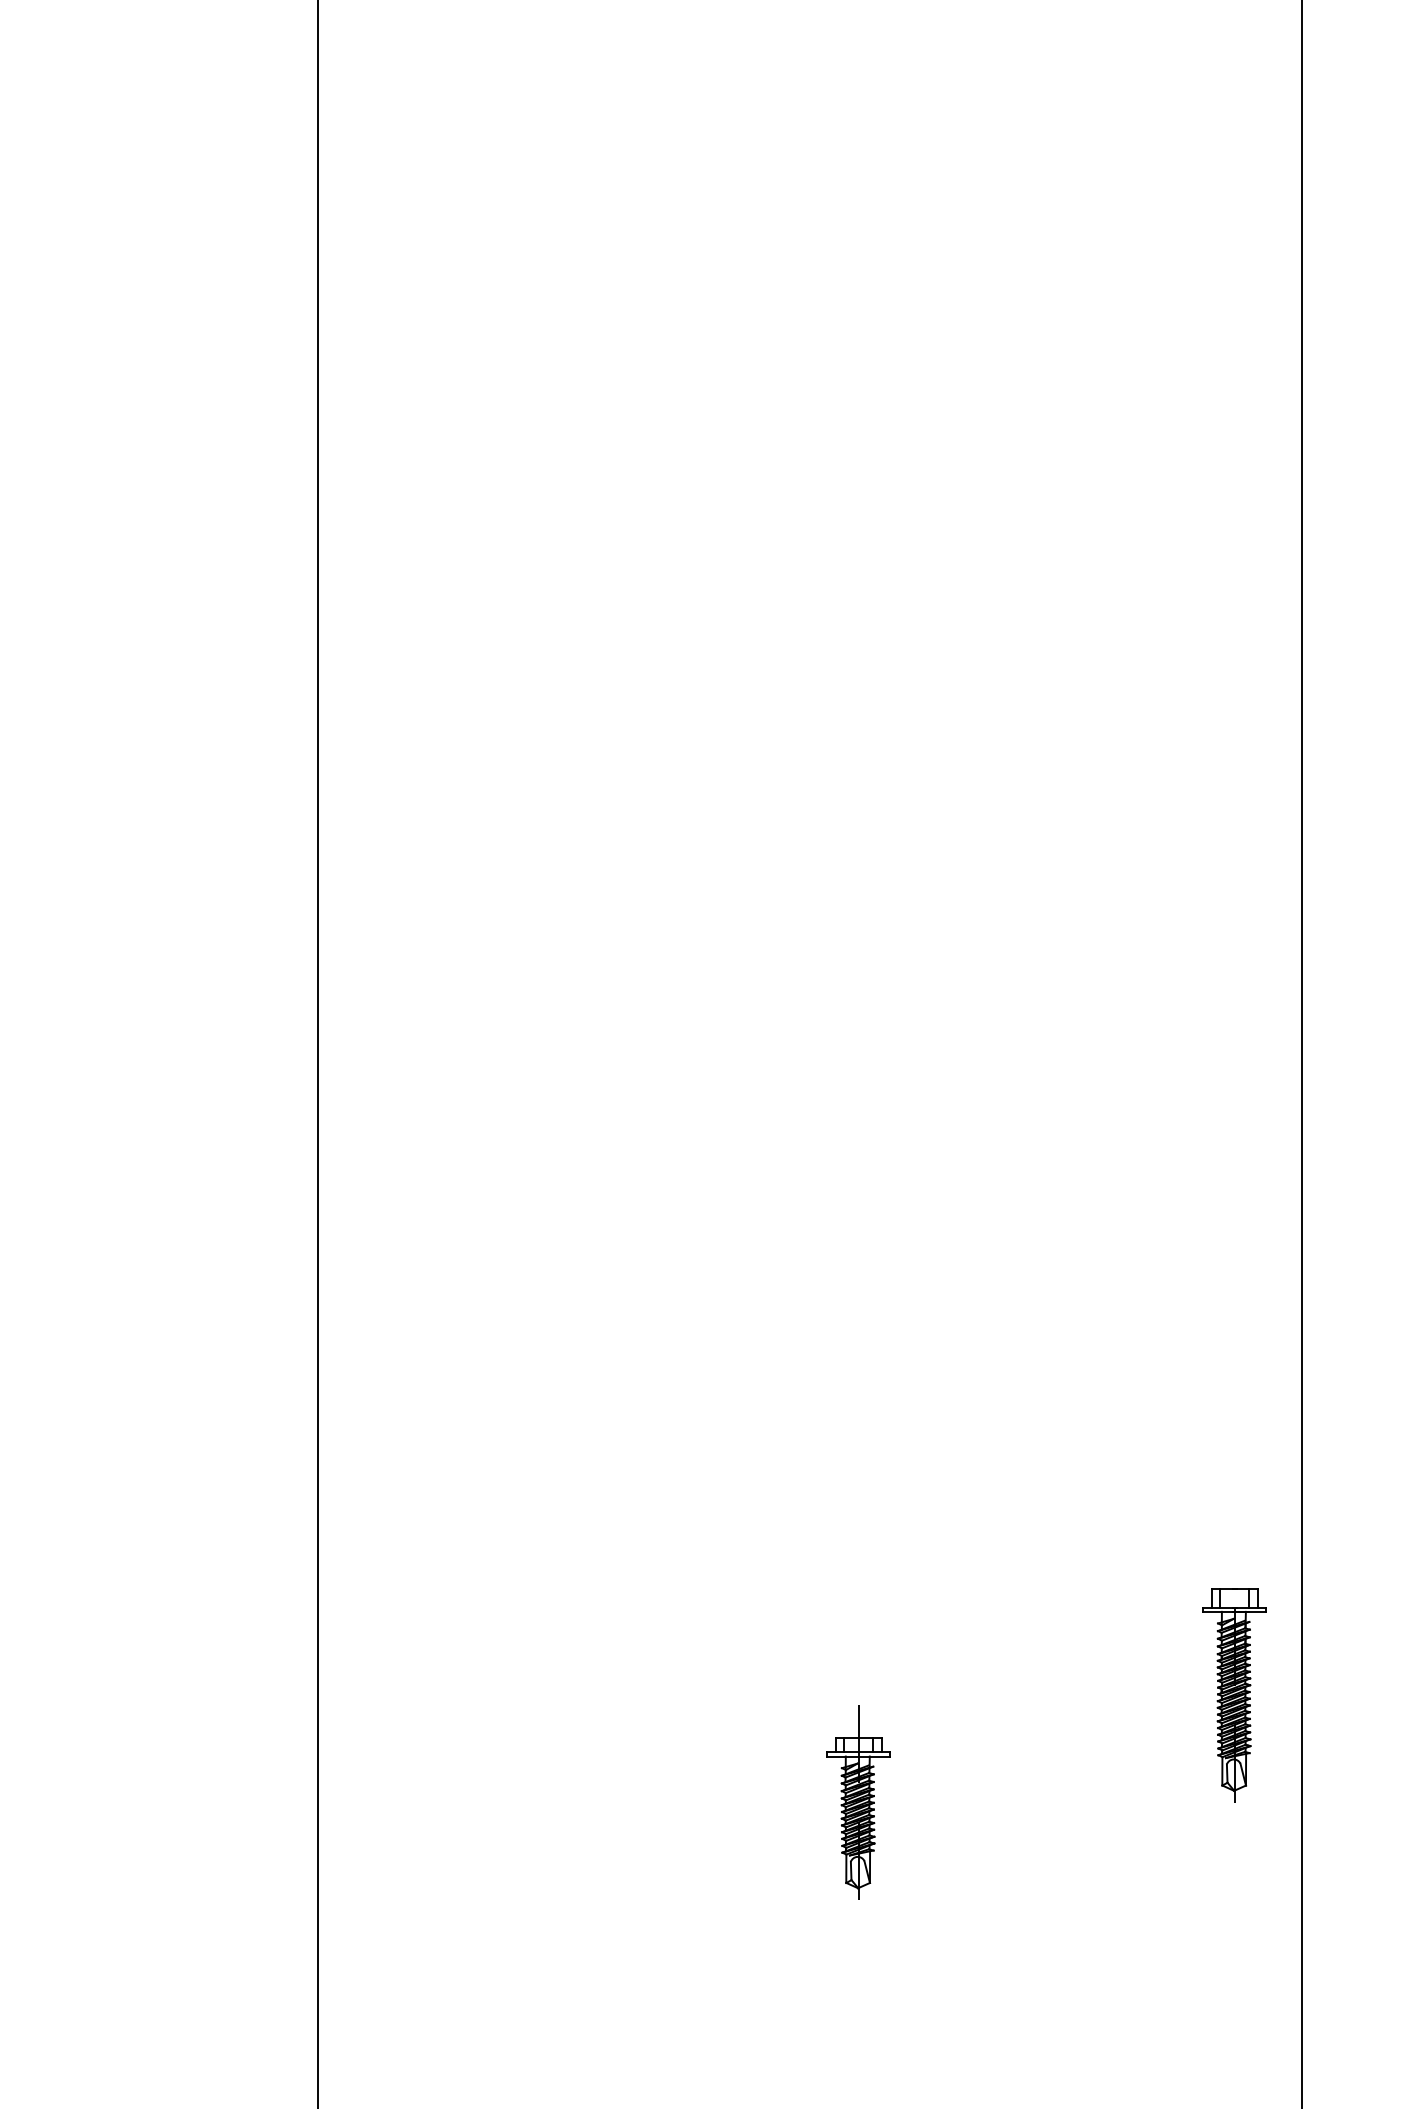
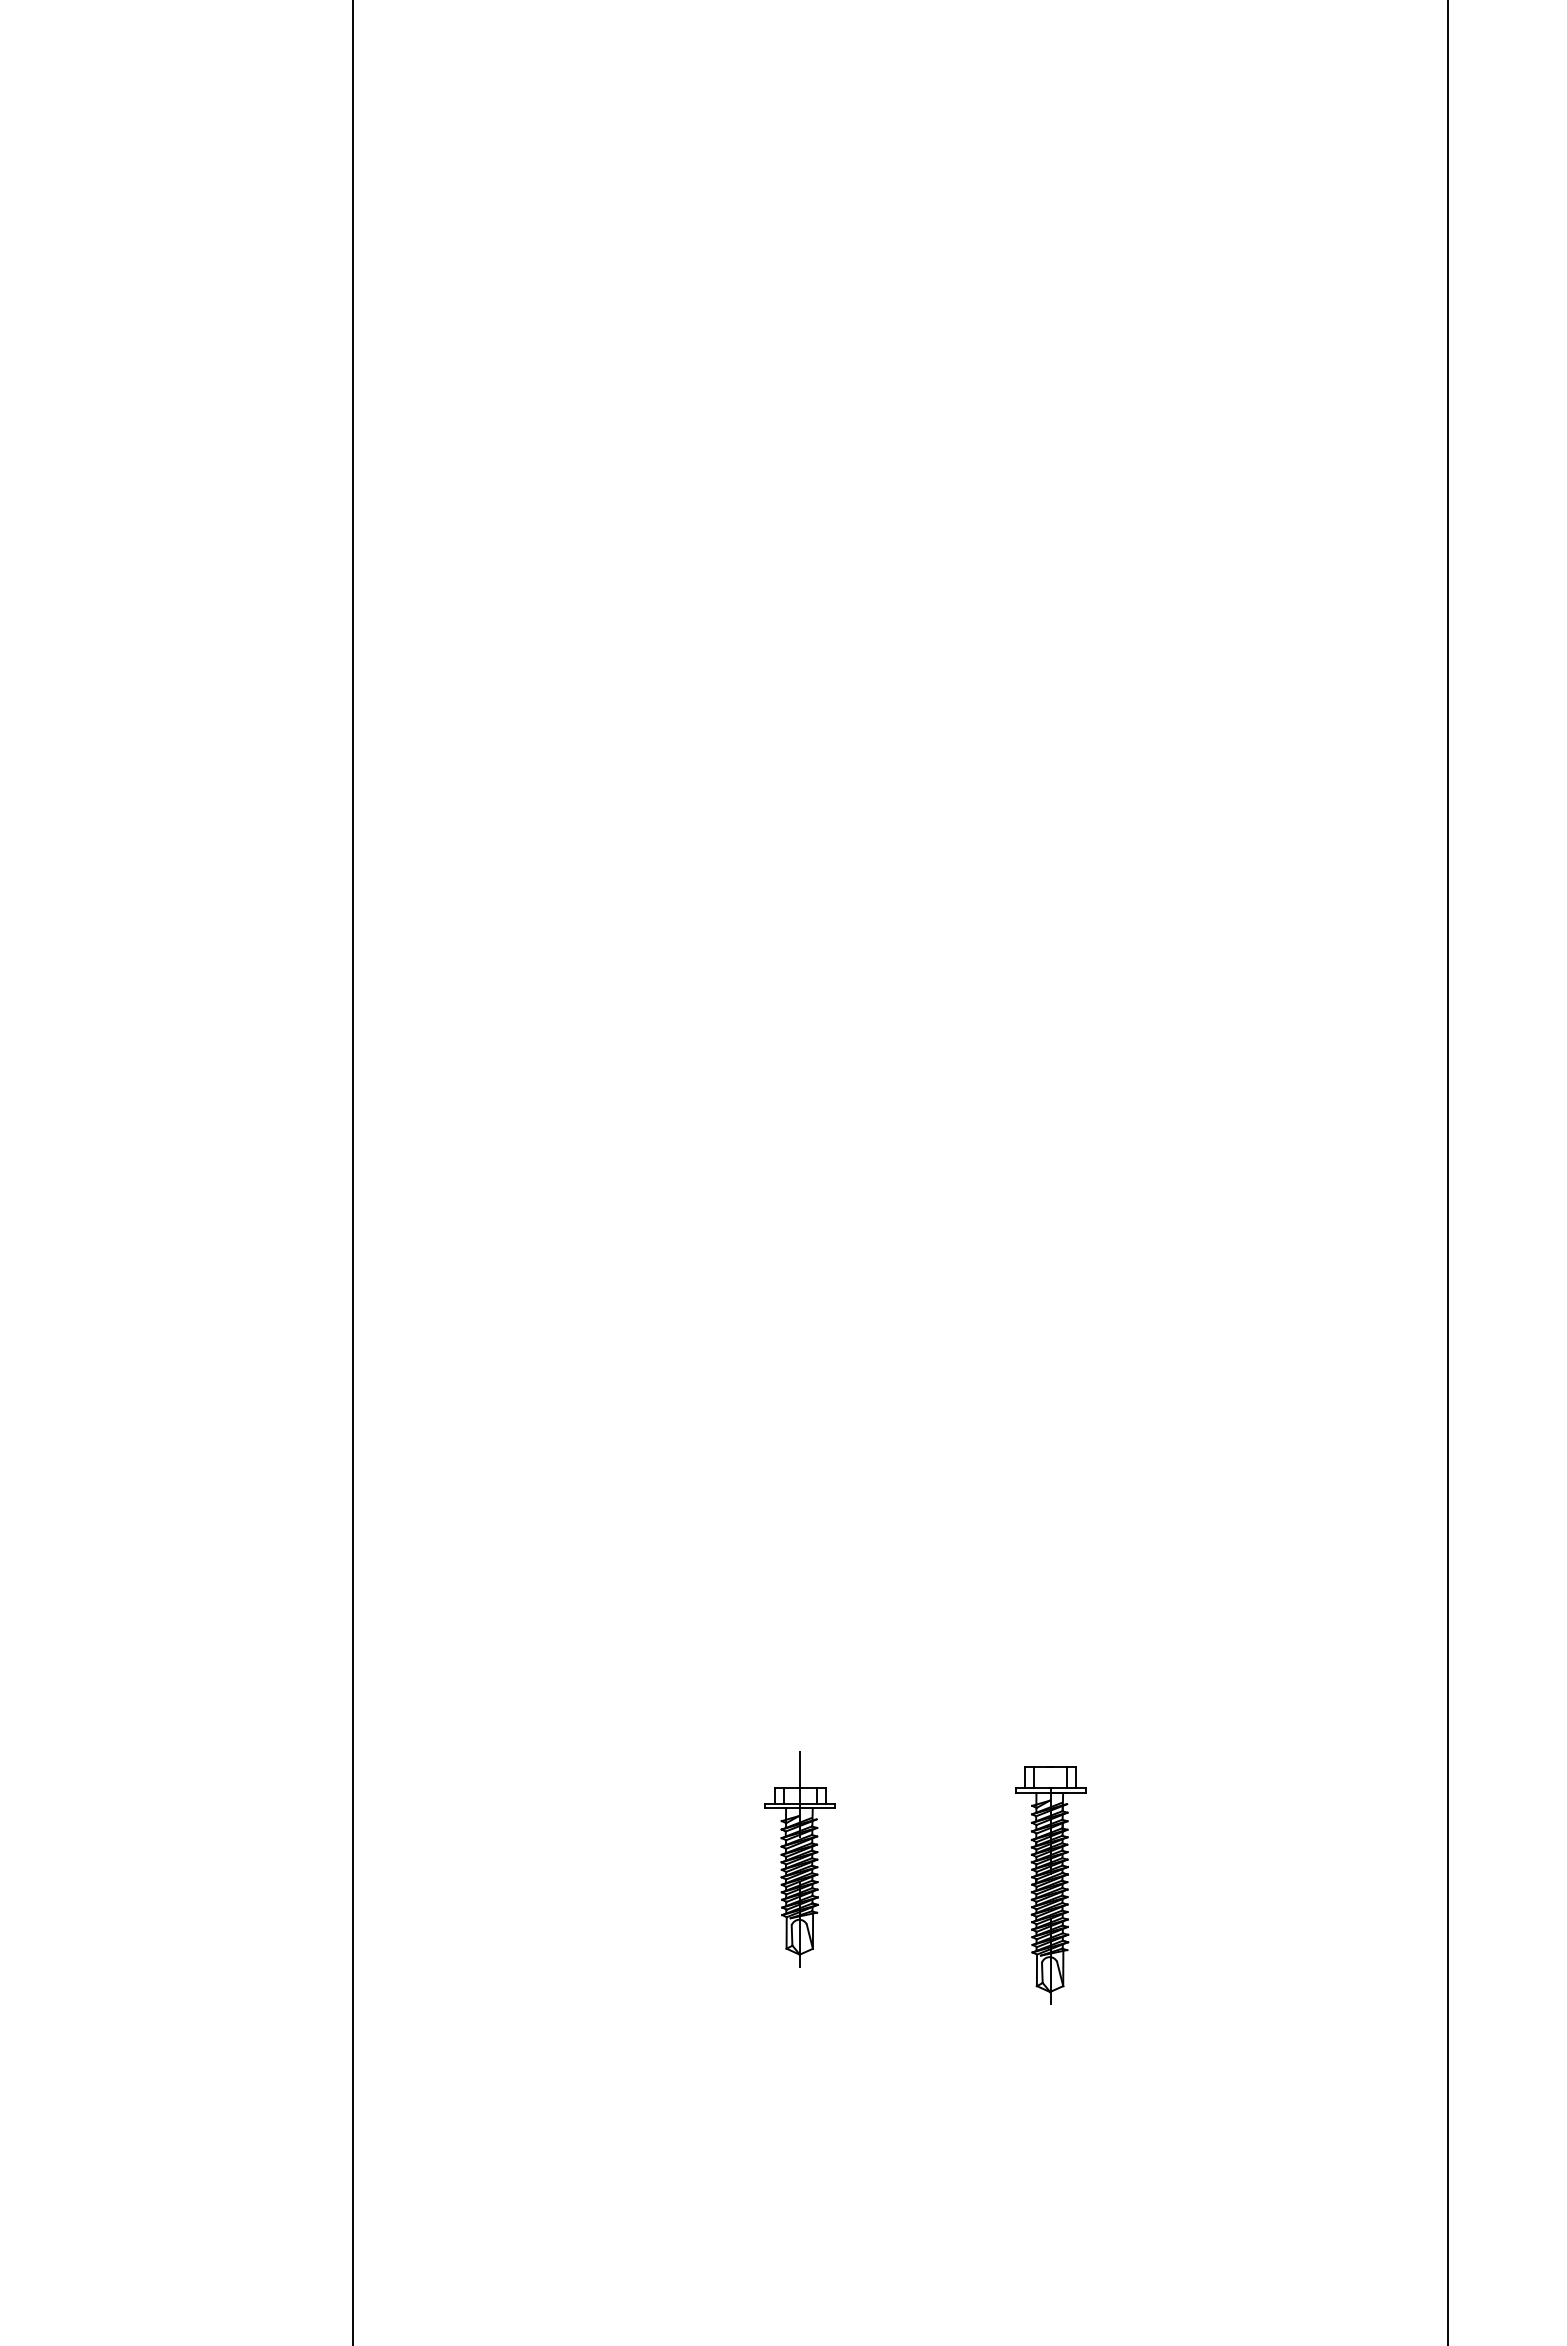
part: (1234, 1695) -> (1050, 1885), moved
part: (858, 1802) -> (800, 1859), moved

